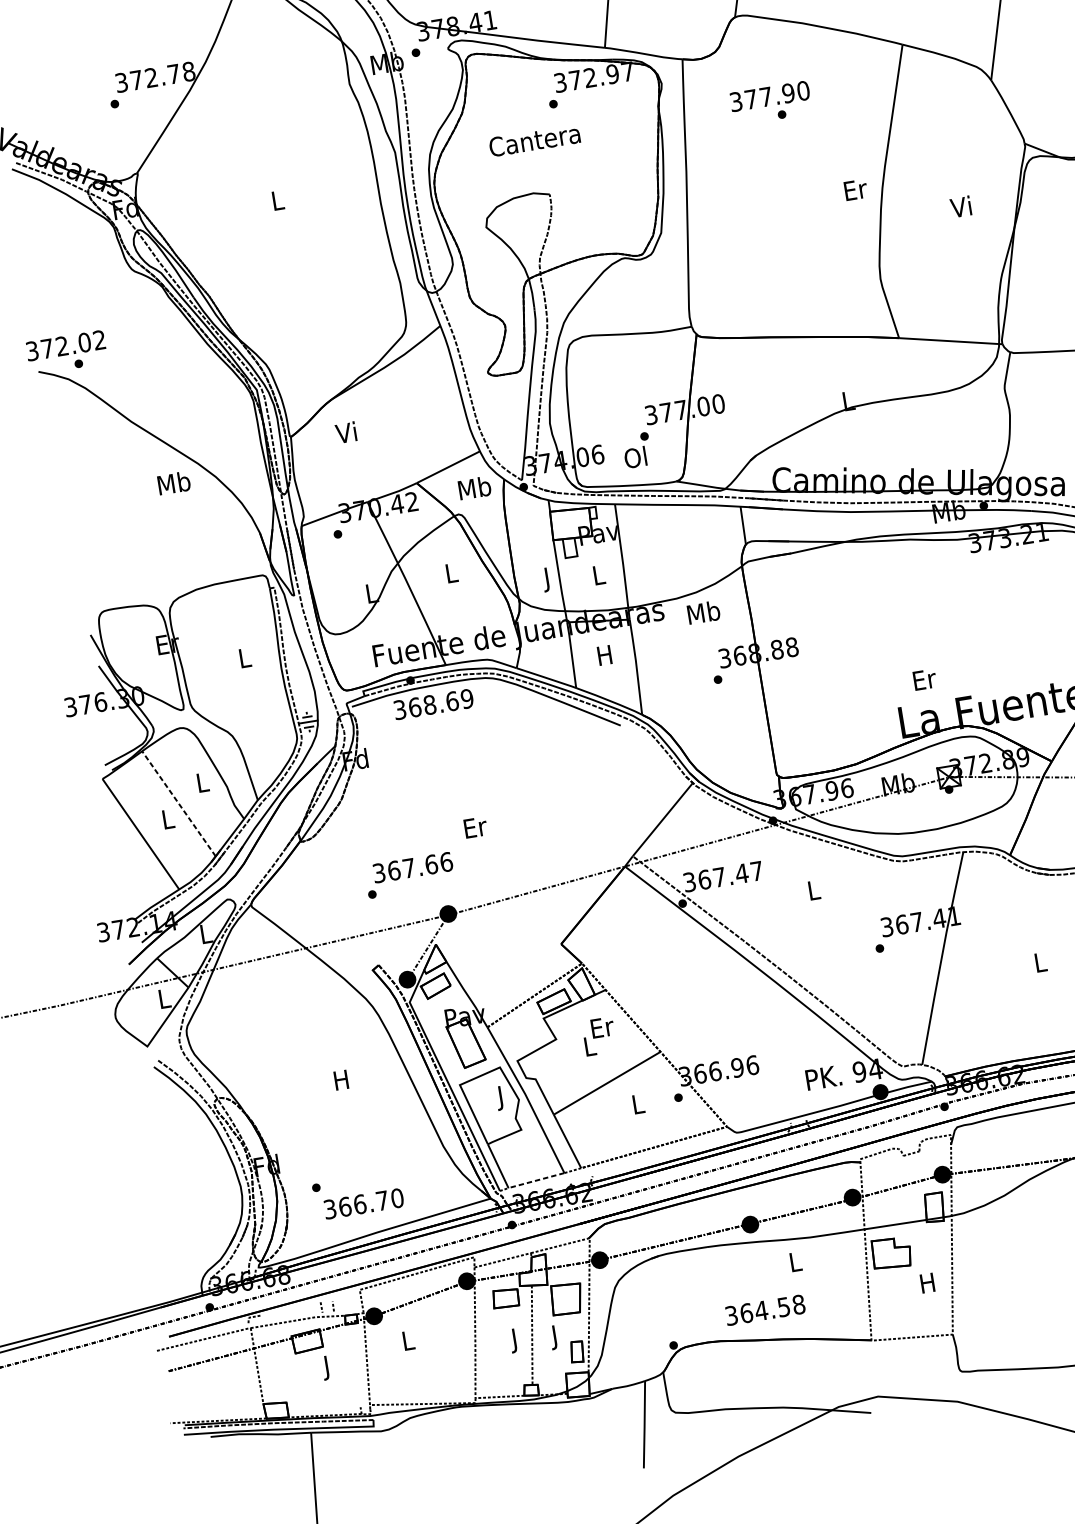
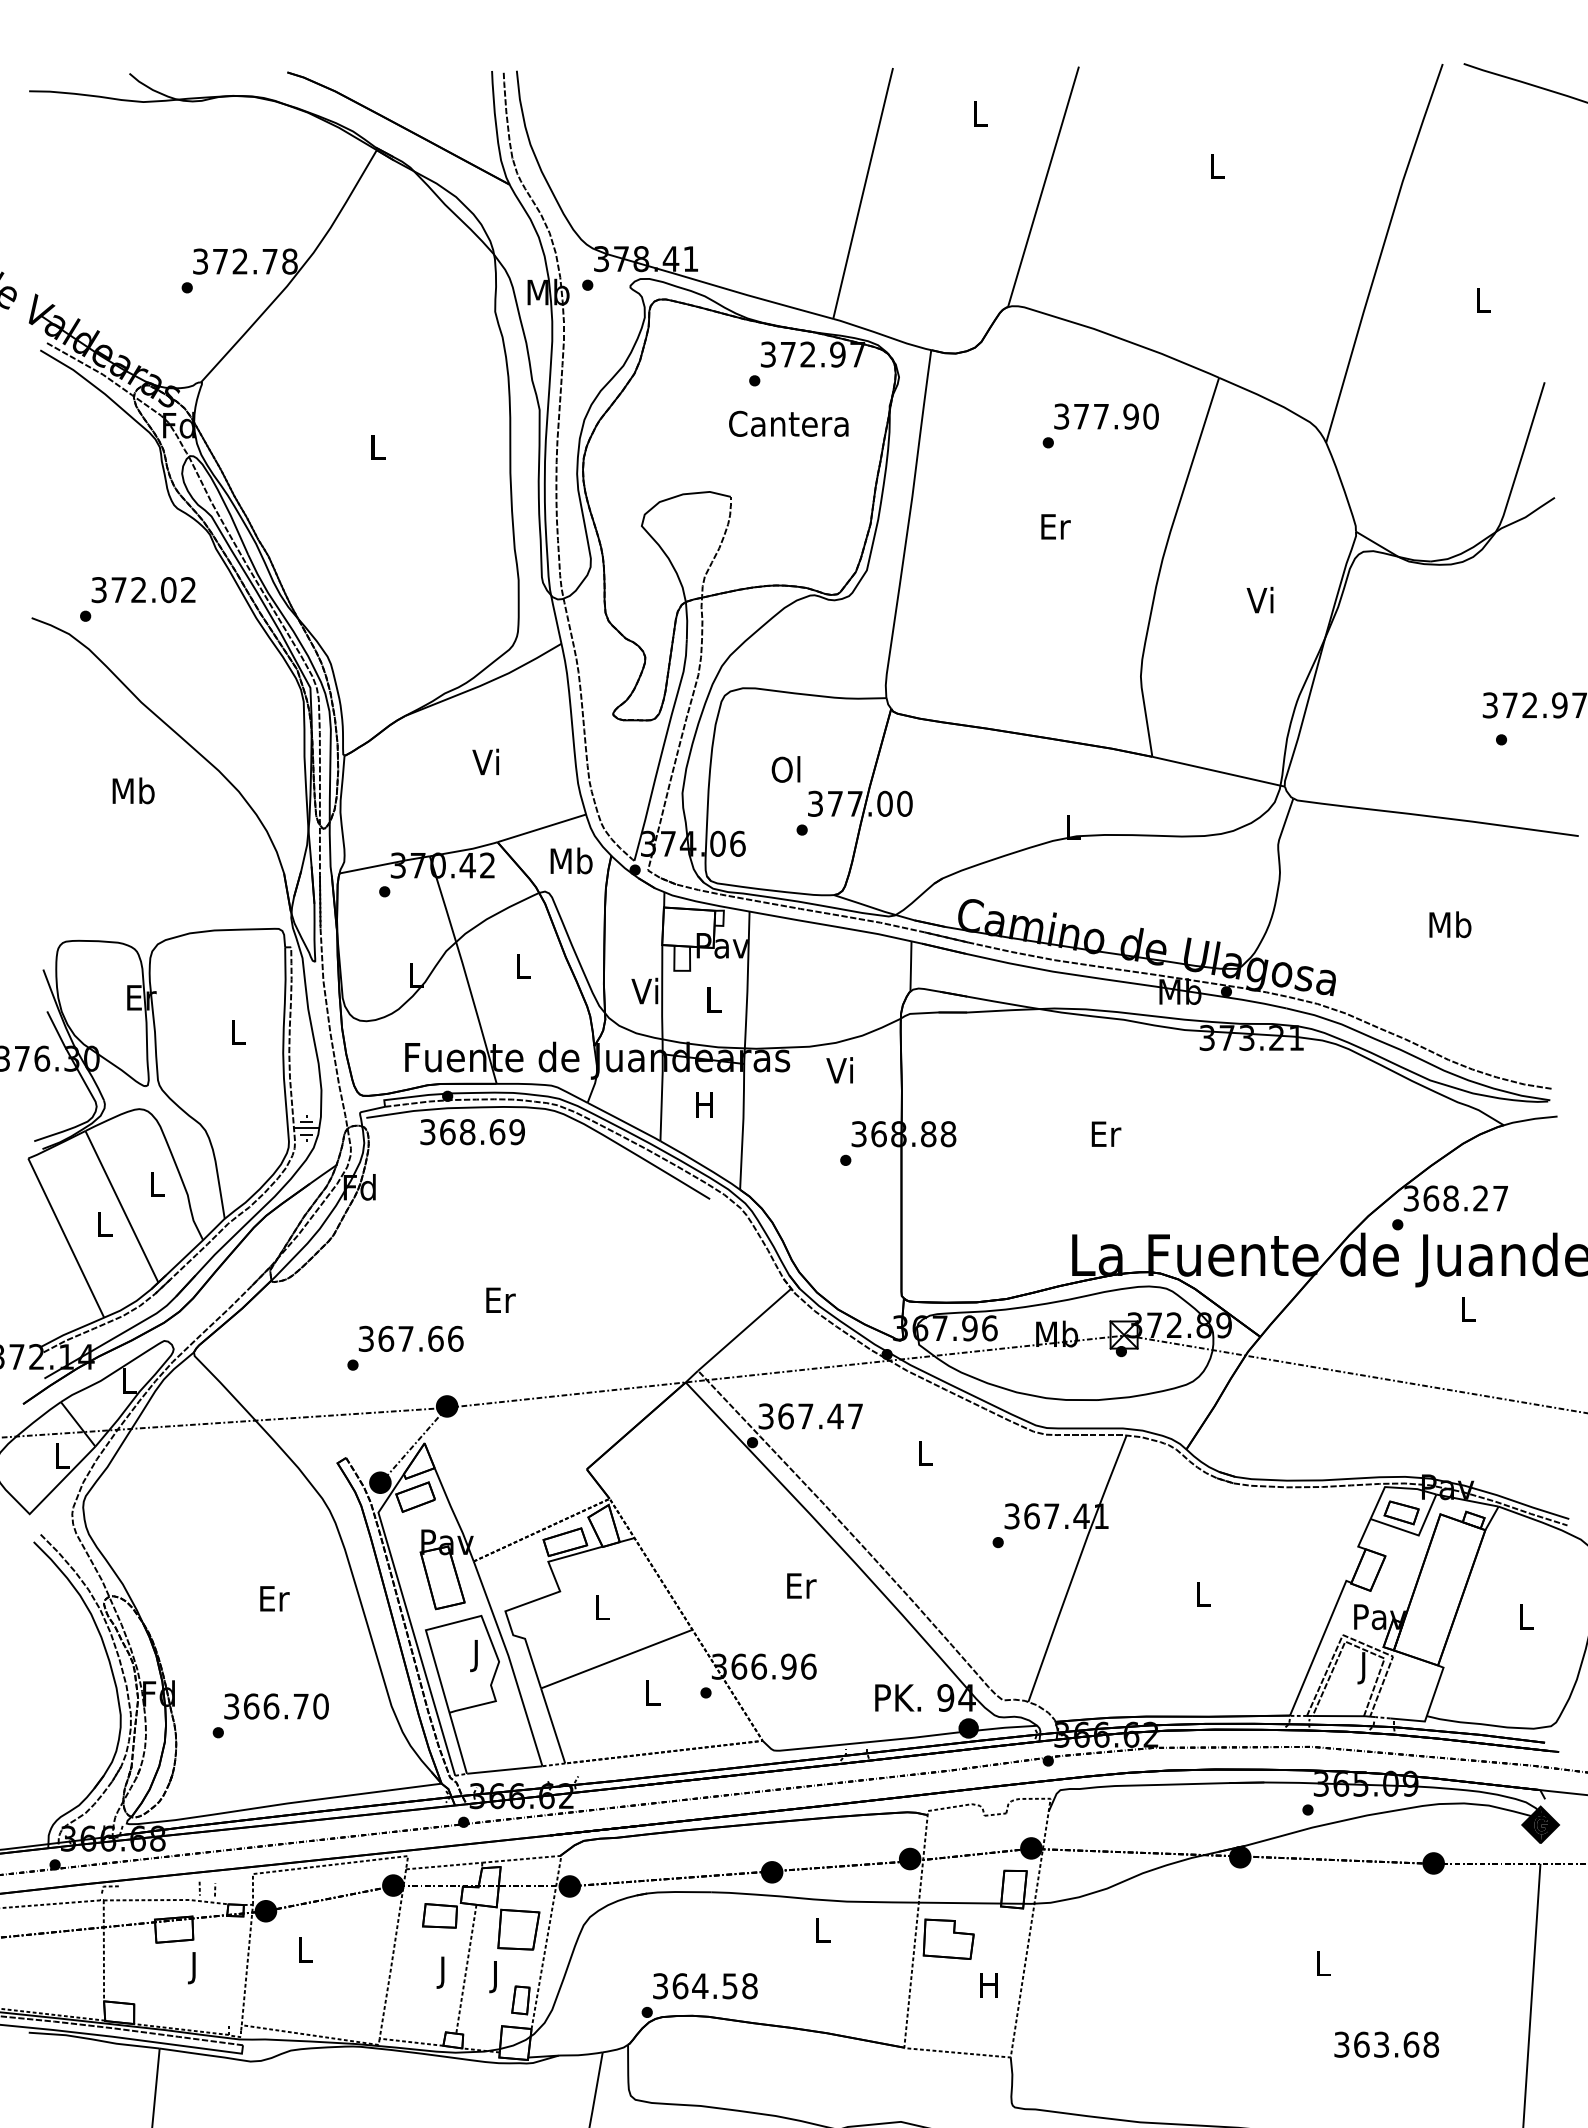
text: (769, 96) -> (1106, 416), moved
text: (534, 140) -> (788, 423), moved
text: (855, 189) -> (1055, 526), moved
text: (65, 346) -> (143, 590), moved
text: (345, 432) -> (485, 761), moved
text: (635, 457) -> (785, 769), moved
text: (173, 482) -> (133, 790), moved
text: (546, 579) -> (644, 994), J -> Vi
text: (703, 612) -> (841, 1070), Mb -> Vi
text: (924, 679) -> (1106, 1133), moved
line: (178, 803) -> (121, 1206), dashed -> solid
text: (602, 1027) -> (801, 1585), moved
text: (342, 1079) -> (274, 1598), H -> Er
line: (536, 1180) -> (504, 1769), dashed -> solid
text: (363, 1203) -> (276, 1706), moved
text: (765, 1310) -> (705, 1986), moved

